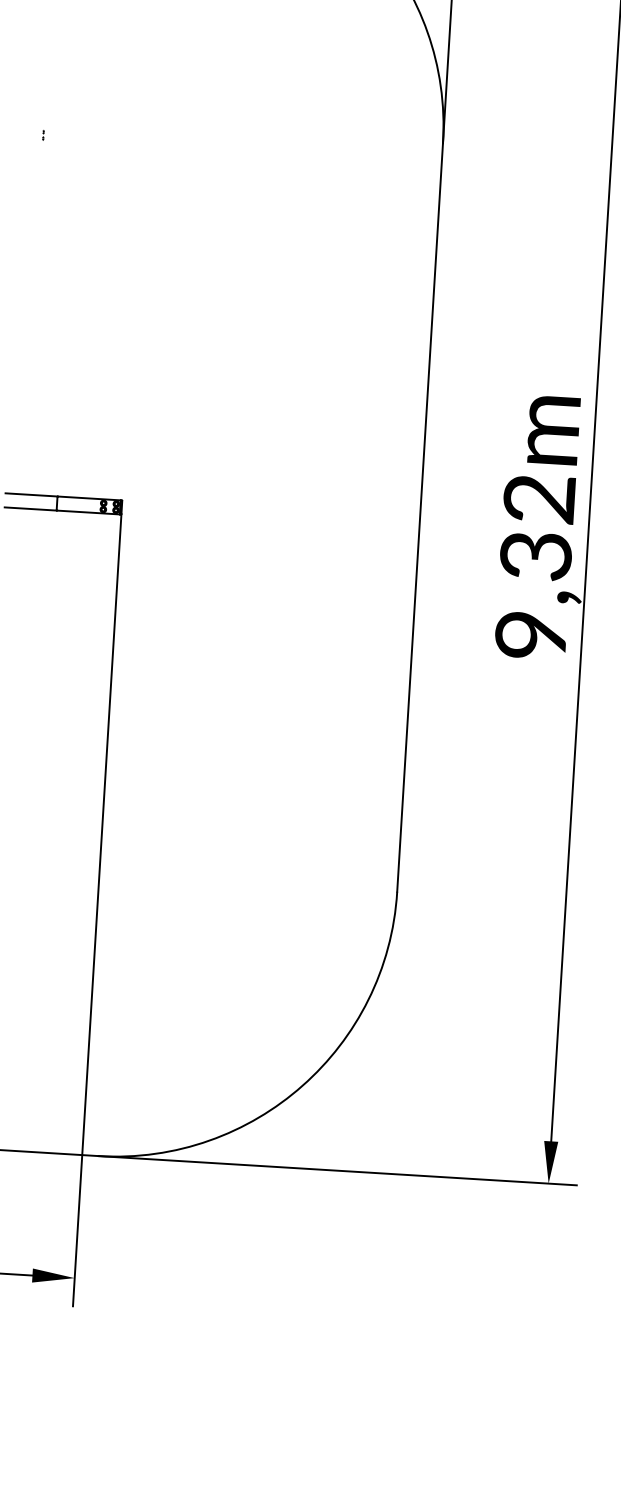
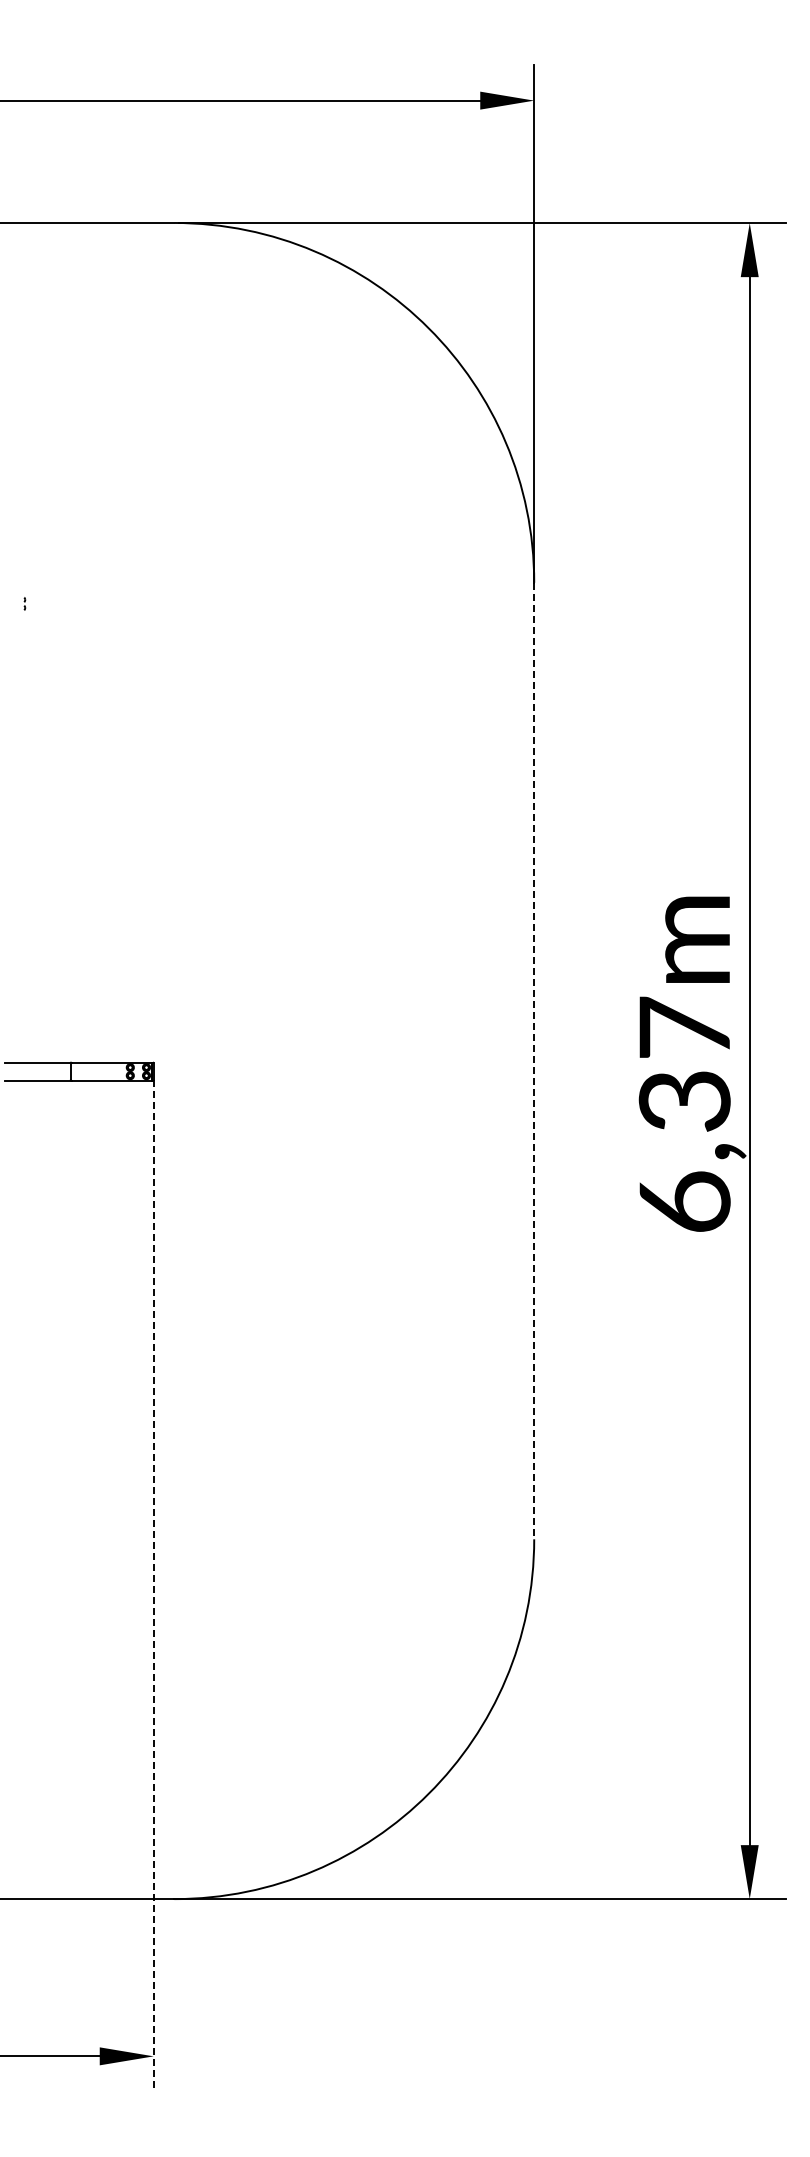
line: (420, 517) -> (534, 1061), solid -> dashed
text: (535, 566) -> (684, 1114), 9,32m -> 6,37m
line: (97, 910) -> (153, 1586), solid -> dashed

